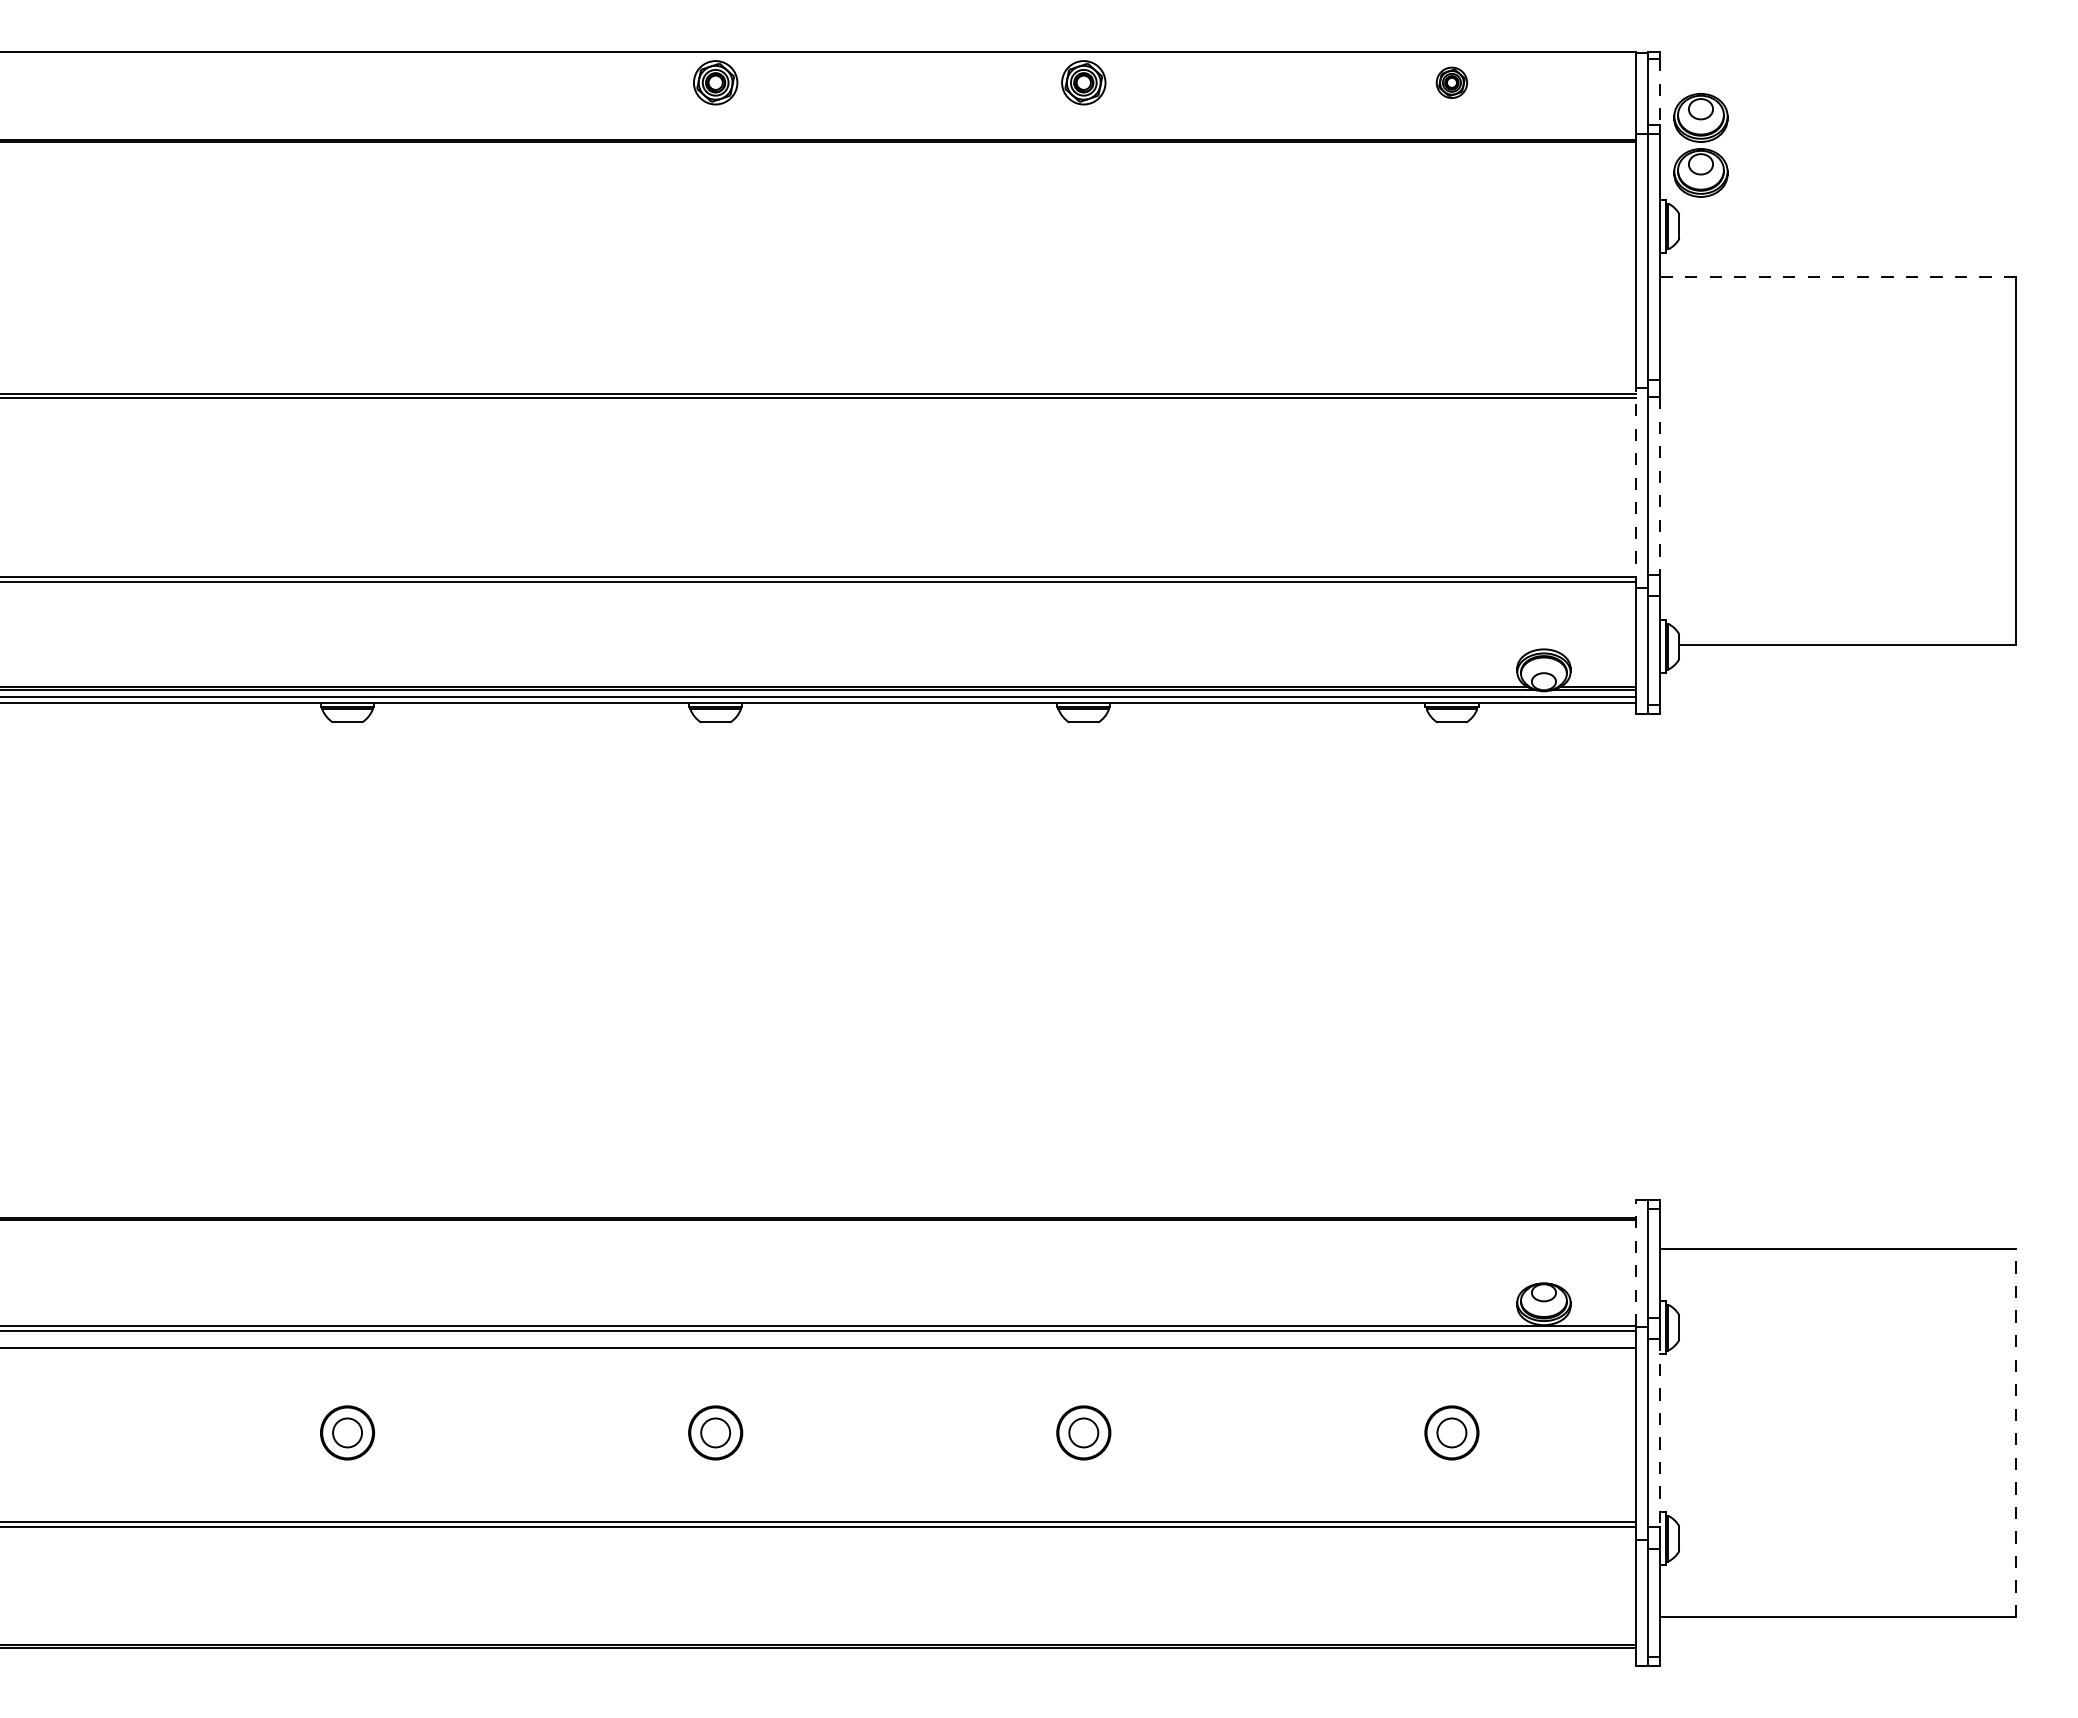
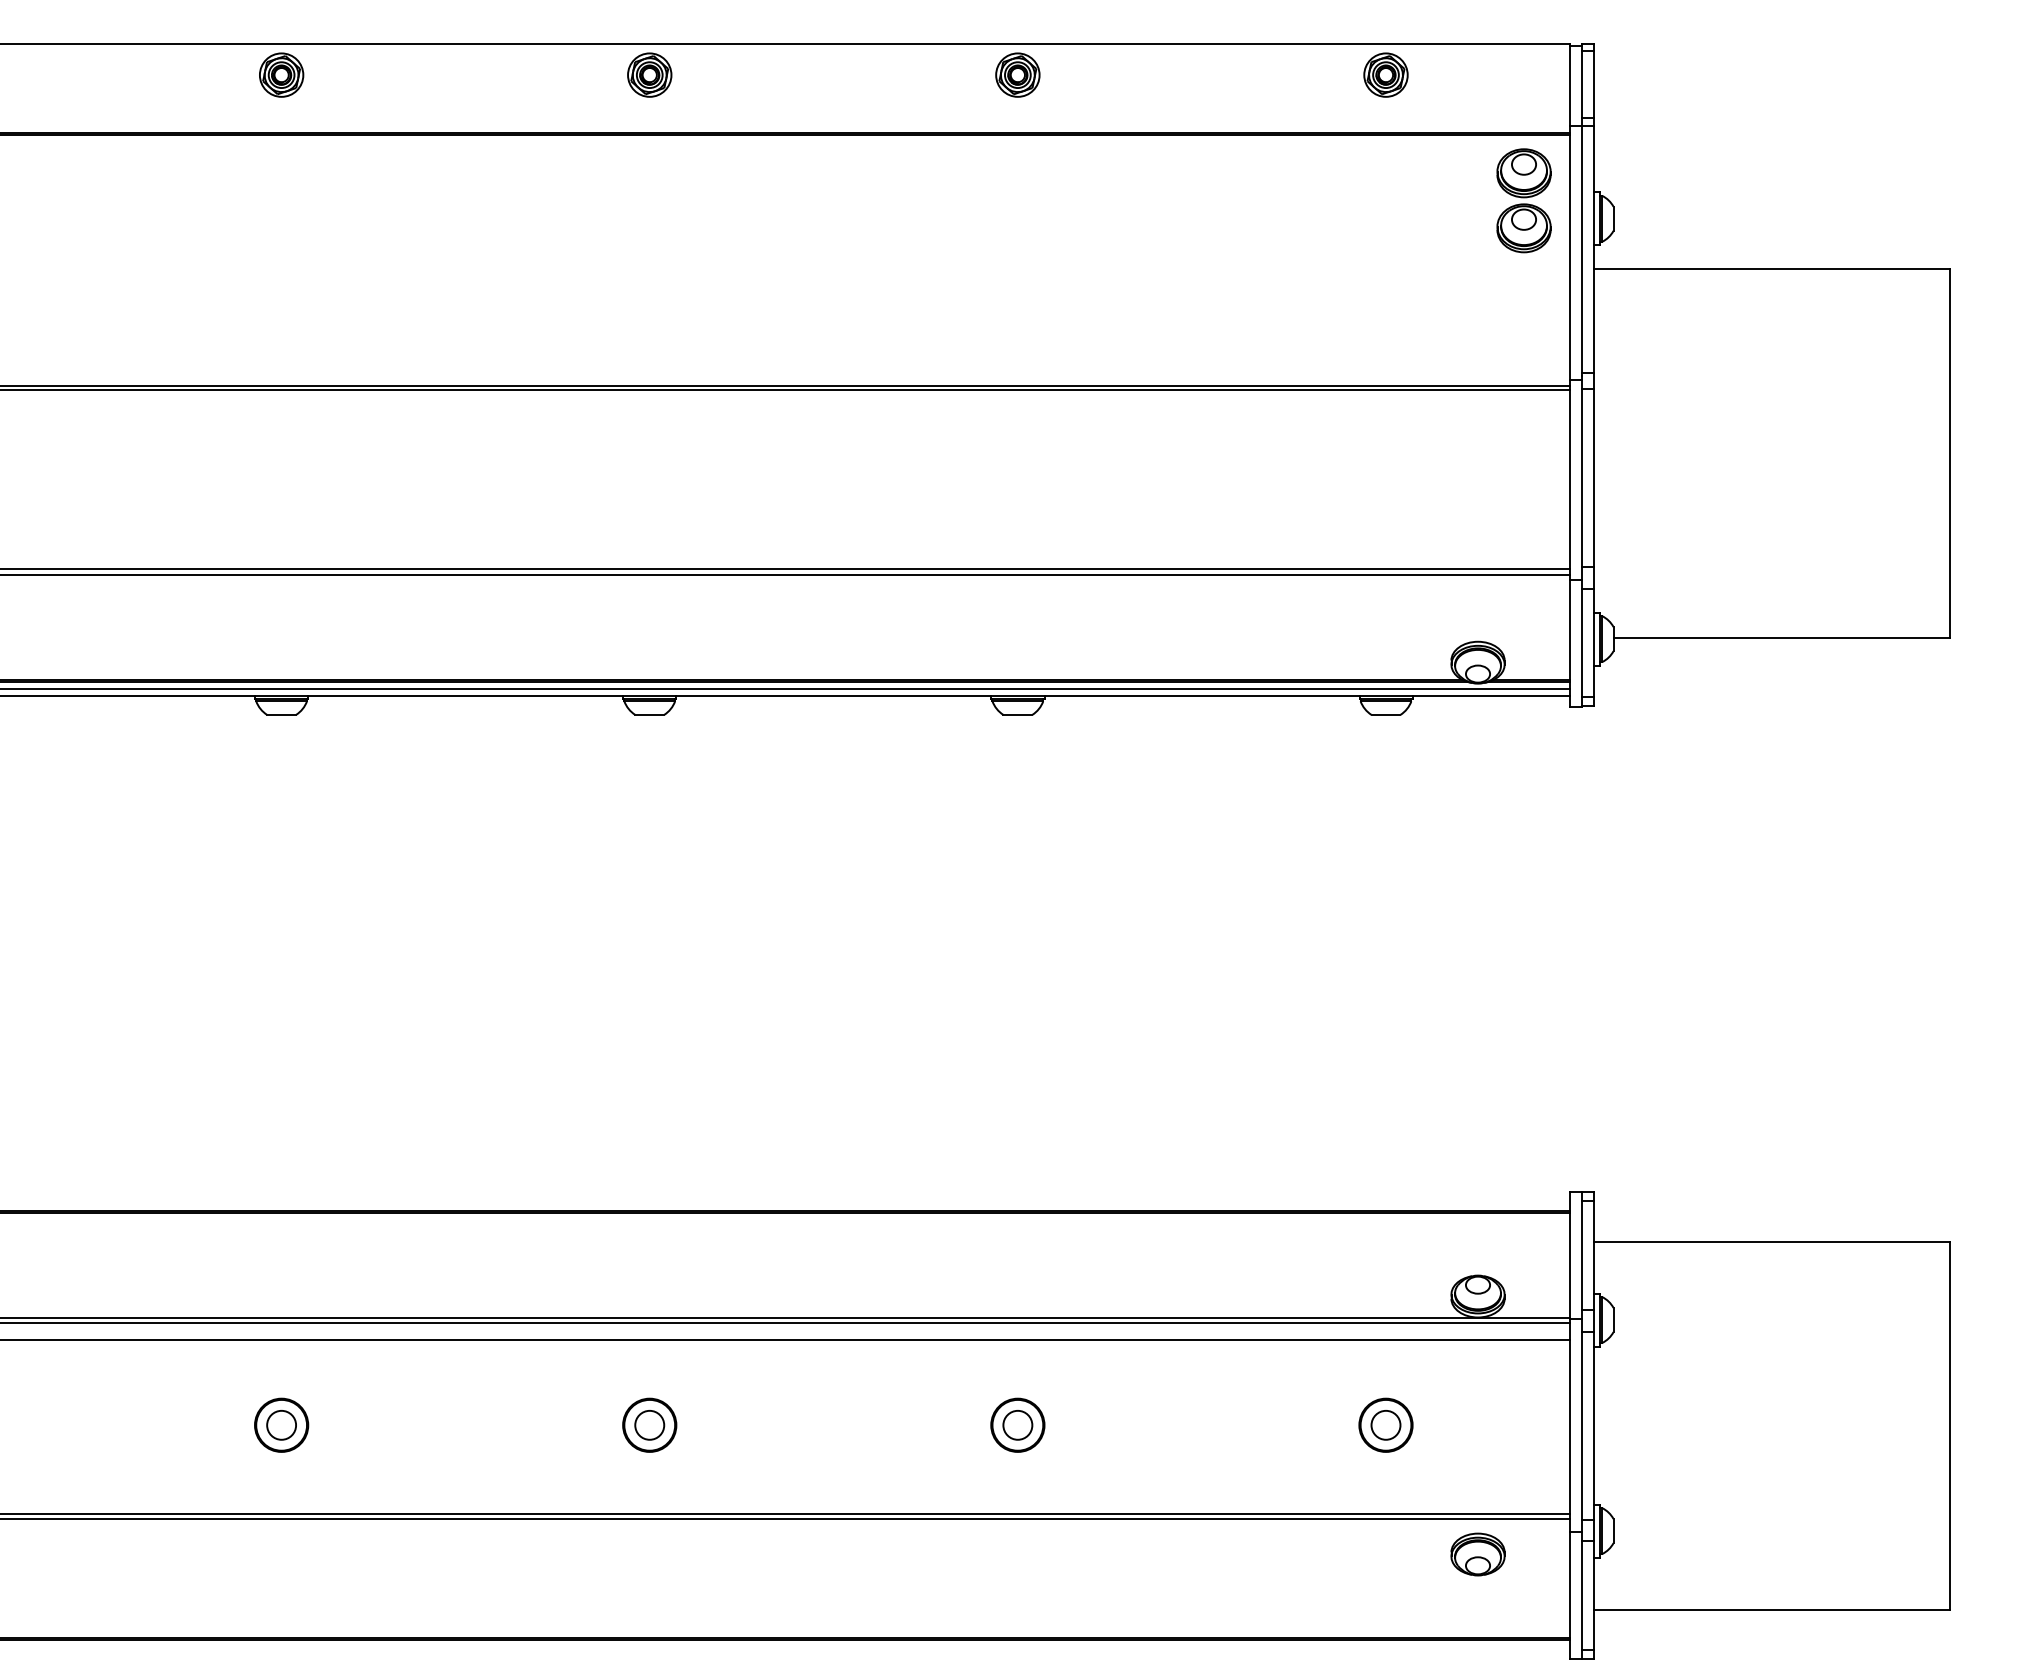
part: (347, 82) -> (281, 74), added
part: (1451, 82) -> (1385, 74), size x1.43
line: (1660, 92) -> (1594, 84), dashed -> solid
part: (1700, 145) -> (1523, 200), moved
line: (1838, 277) -> (1772, 269), dashed -> solid
line: (1660, 485) -> (1594, 477), dashed -> solid
line: (1635, 487) -> (1569, 479), dashed -> solid
line: (1635, 1262) -> (1569, 1254), dashed -> solid
line: (2015, 1432) -> (1949, 1424), dashed -> solid
line: (1660, 1433) -> (1594, 1425), dashed -> solid
part: (1543, 1561) -> (1477, 1553), added

